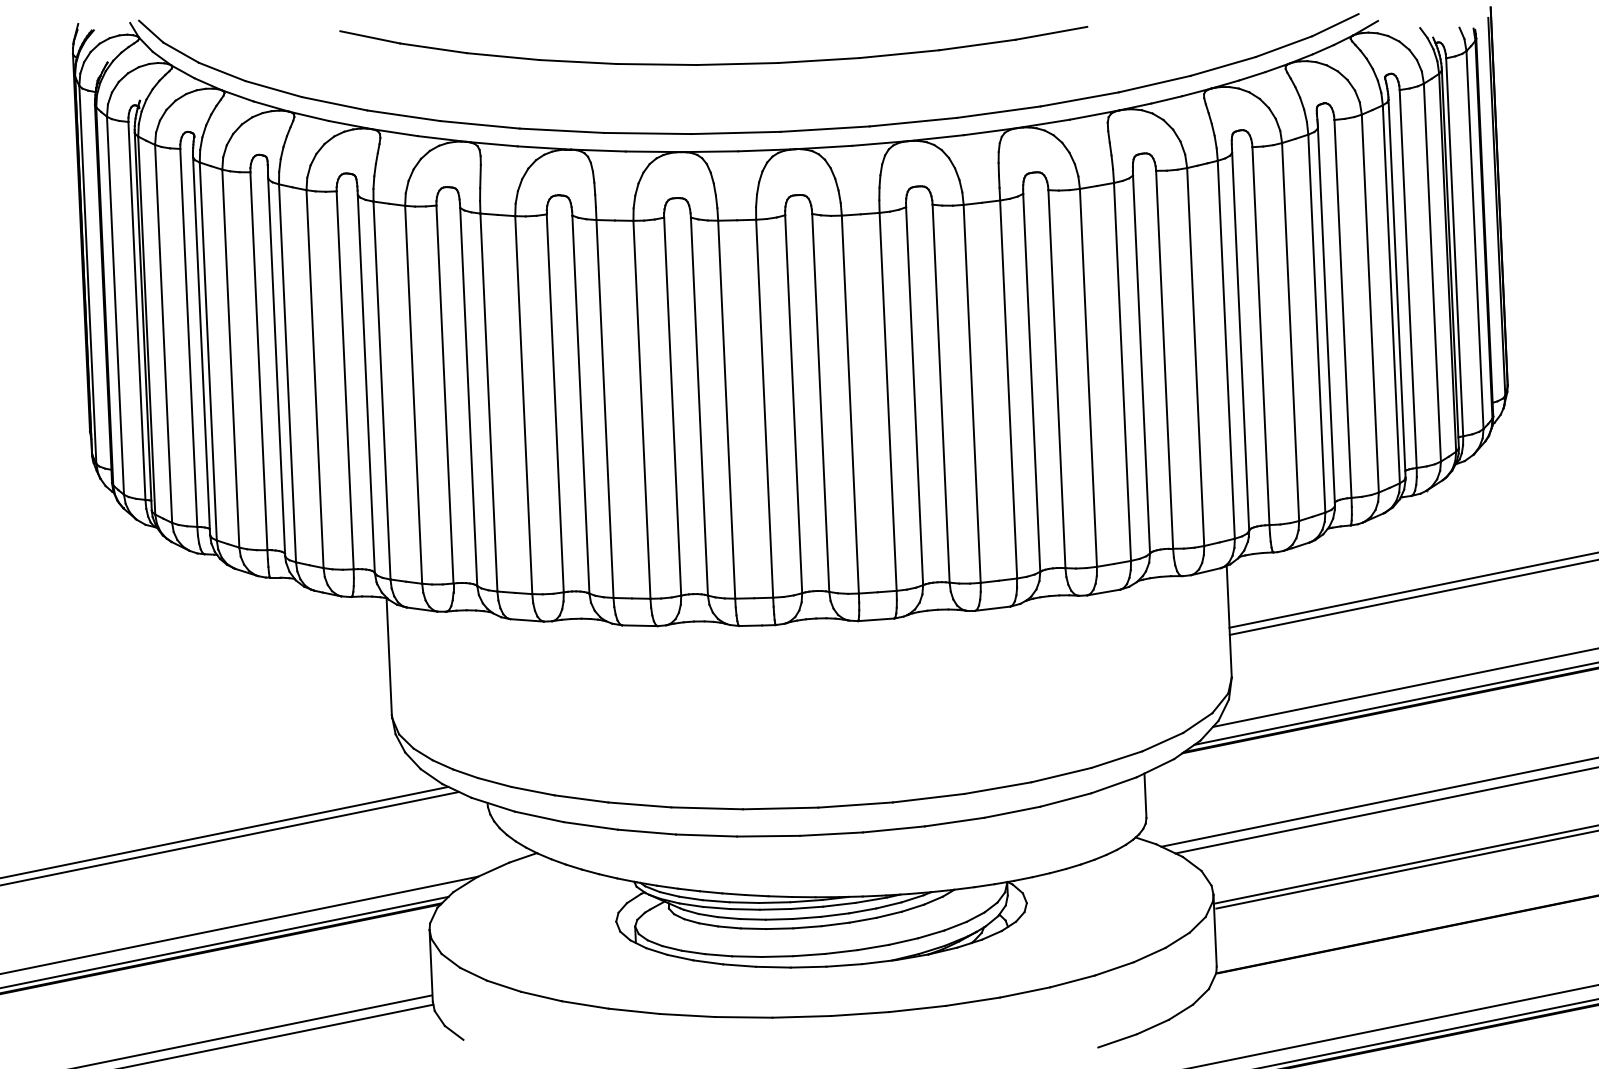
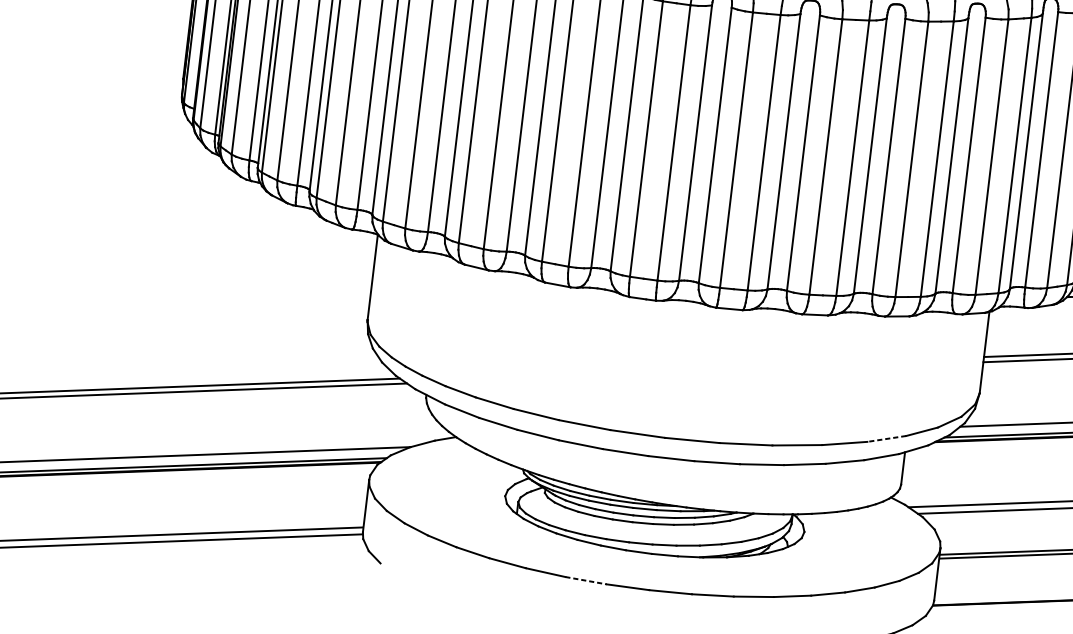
line: (1116, 759) -> (886, 438), solid -> dashed
line: (743, 1017) -> (585, 580), solid -> dashed

